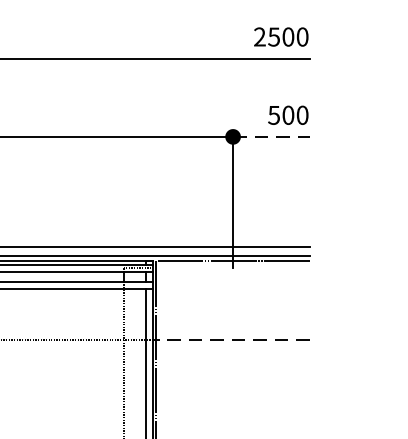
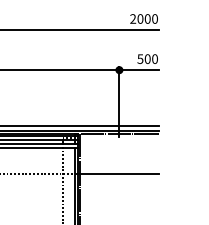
text: (274, 36) -> (140, 18), 2500 -> 2000
line: (272, 137) -> (139, 70), dashed -> solid
line: (231, 340) -> (118, 174), dashed -> solid

